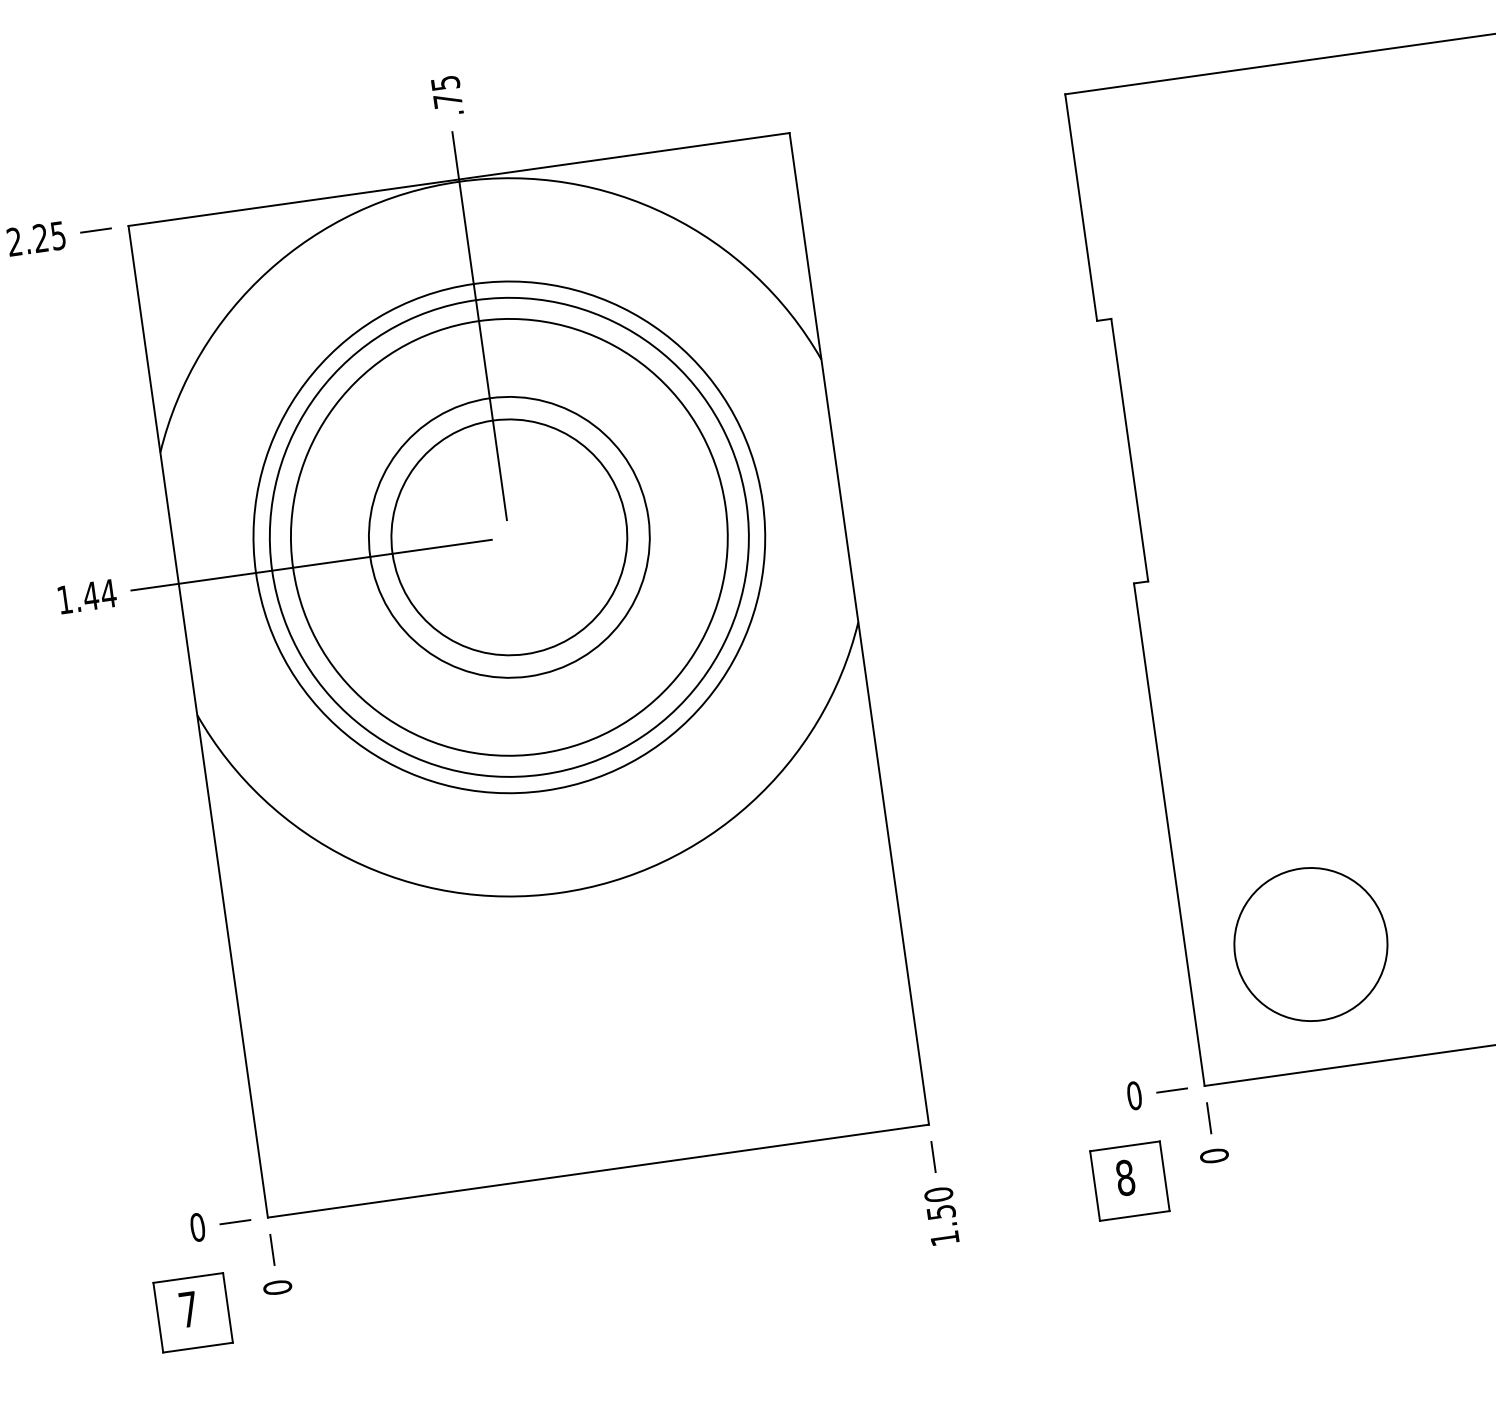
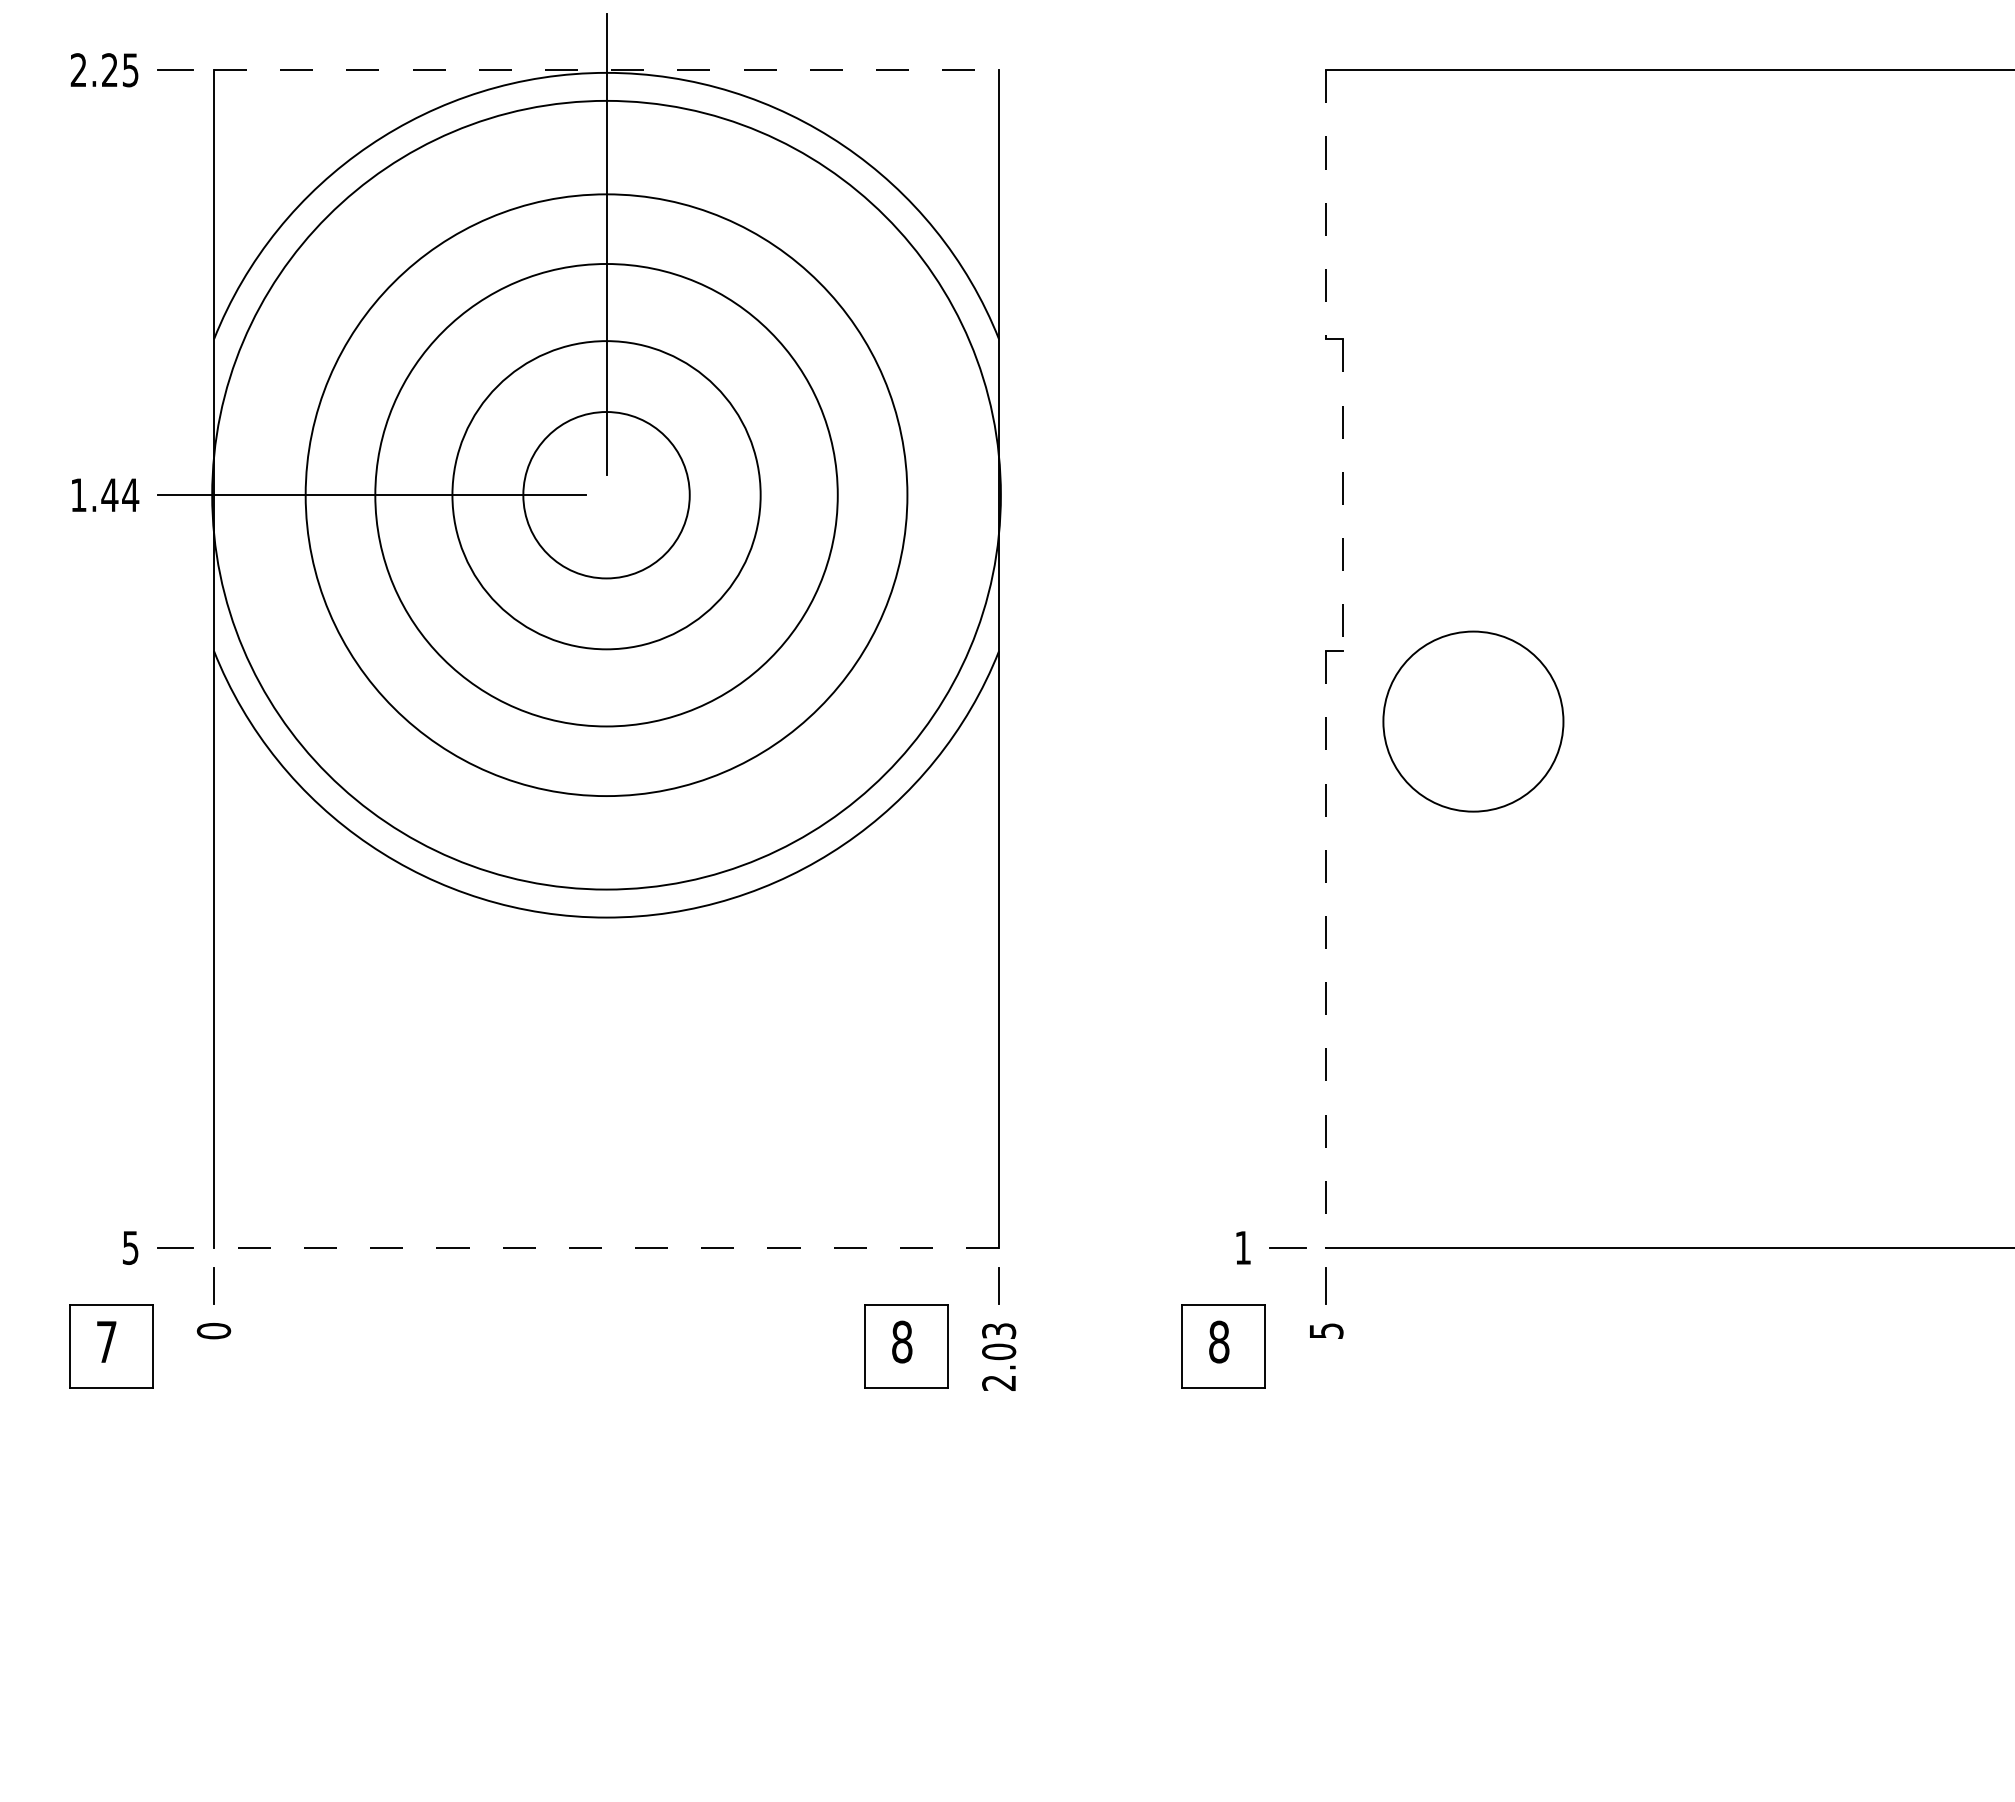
line: (459, 179) -> (606, 70), solid -> dashed
line: (1081, 207) -> (1326, 204), solid -> dashed
line: (1129, 450) -> (1343, 495), solid -> dashed
circle: (509, 536) -> (606, 494), size x0.6
circle: (509, 536) -> (606, 494), size x1.4
circle: (509, 537) -> (606, 495), size x0.6
circle: (509, 537) -> (606, 495), size x1.4
line: (1169, 835) -> (1326, 950), solid -> dashed
circle: (1310, 944) -> (1473, 721), moved
text: (1134, 1095) -> (1243, 1247), 0 -> 1
text: (1214, 1156) -> (1326, 1331), 0 -> 5
line: (598, 1170) -> (606, 1247), solid -> dashed
text: (942, 1216) -> (999, 1356), 1.50 -> 2.03
part: (862, 1218) -> (906, 1346), added
text: (197, 1227) -> (130, 1247), 0 -> 5

